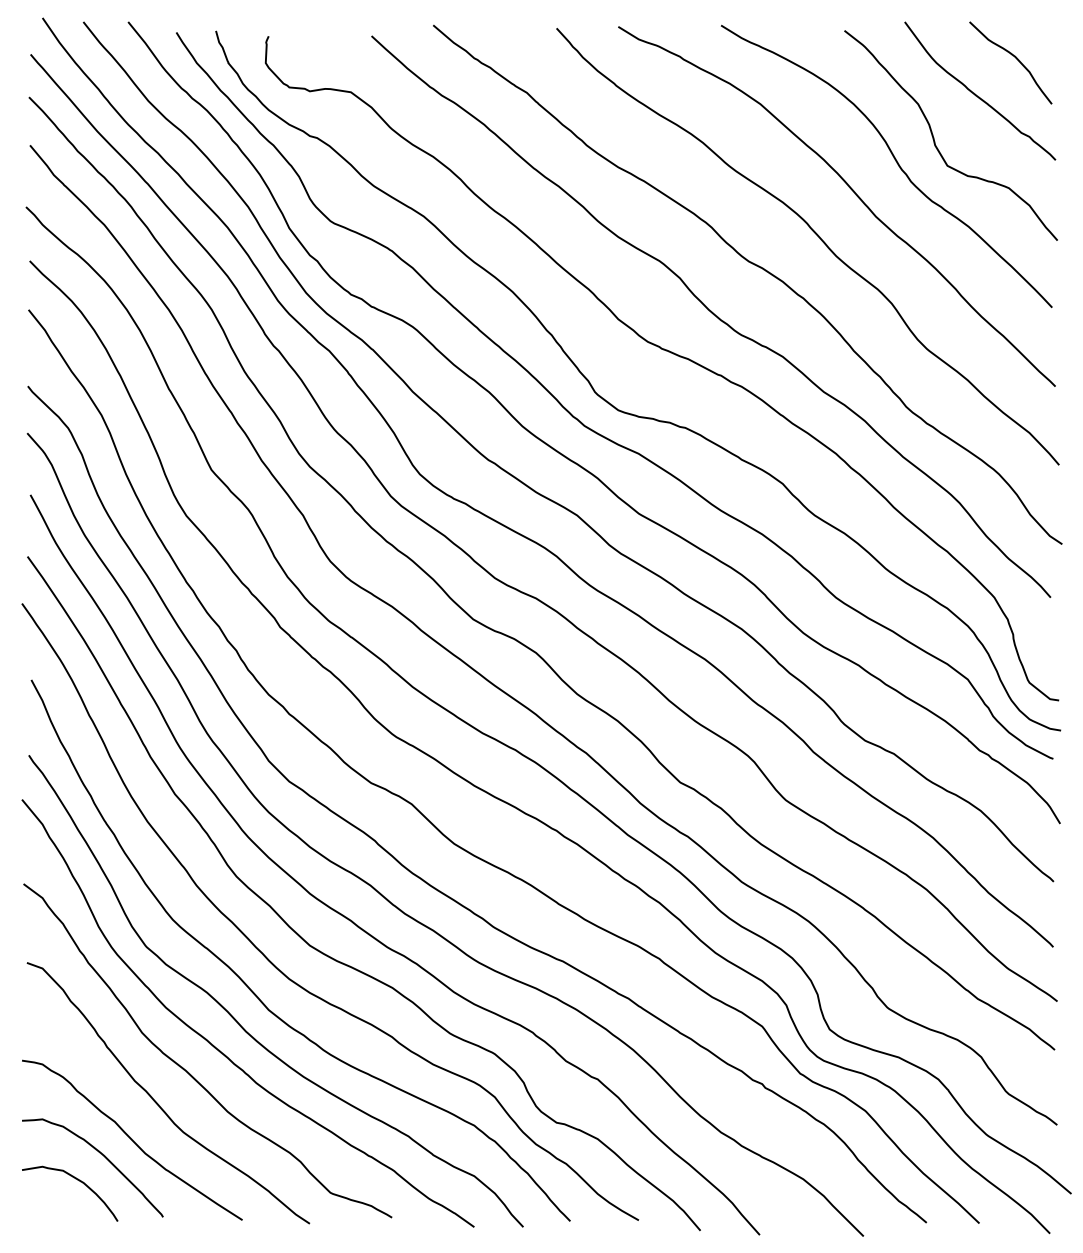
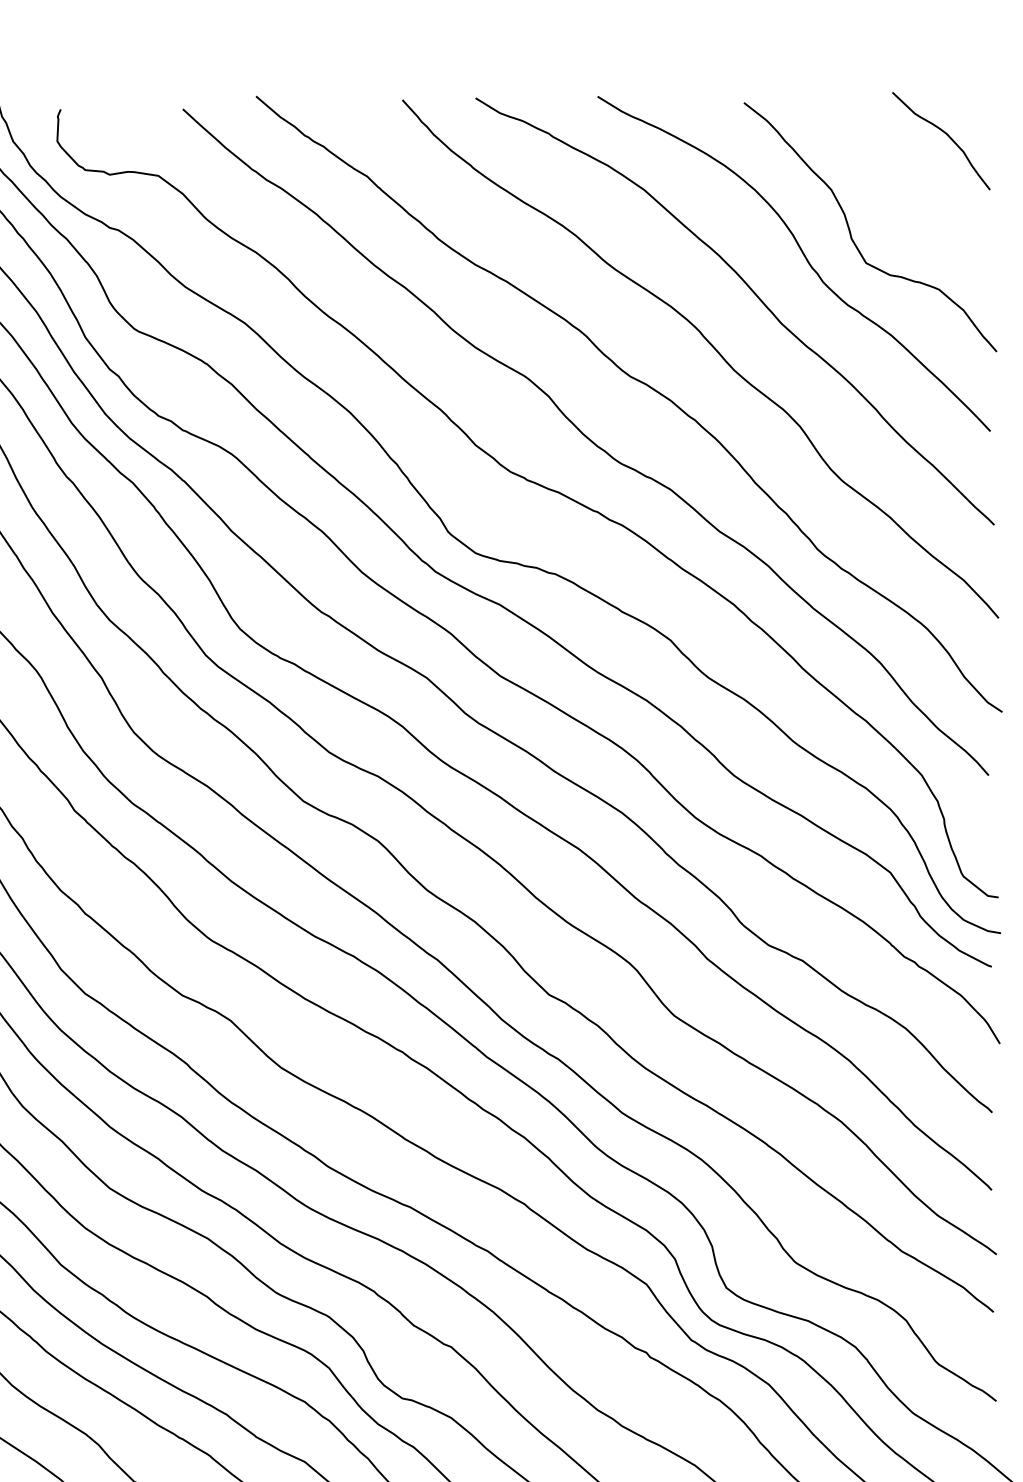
curve: (976, 94) -> (900, 178), removed

